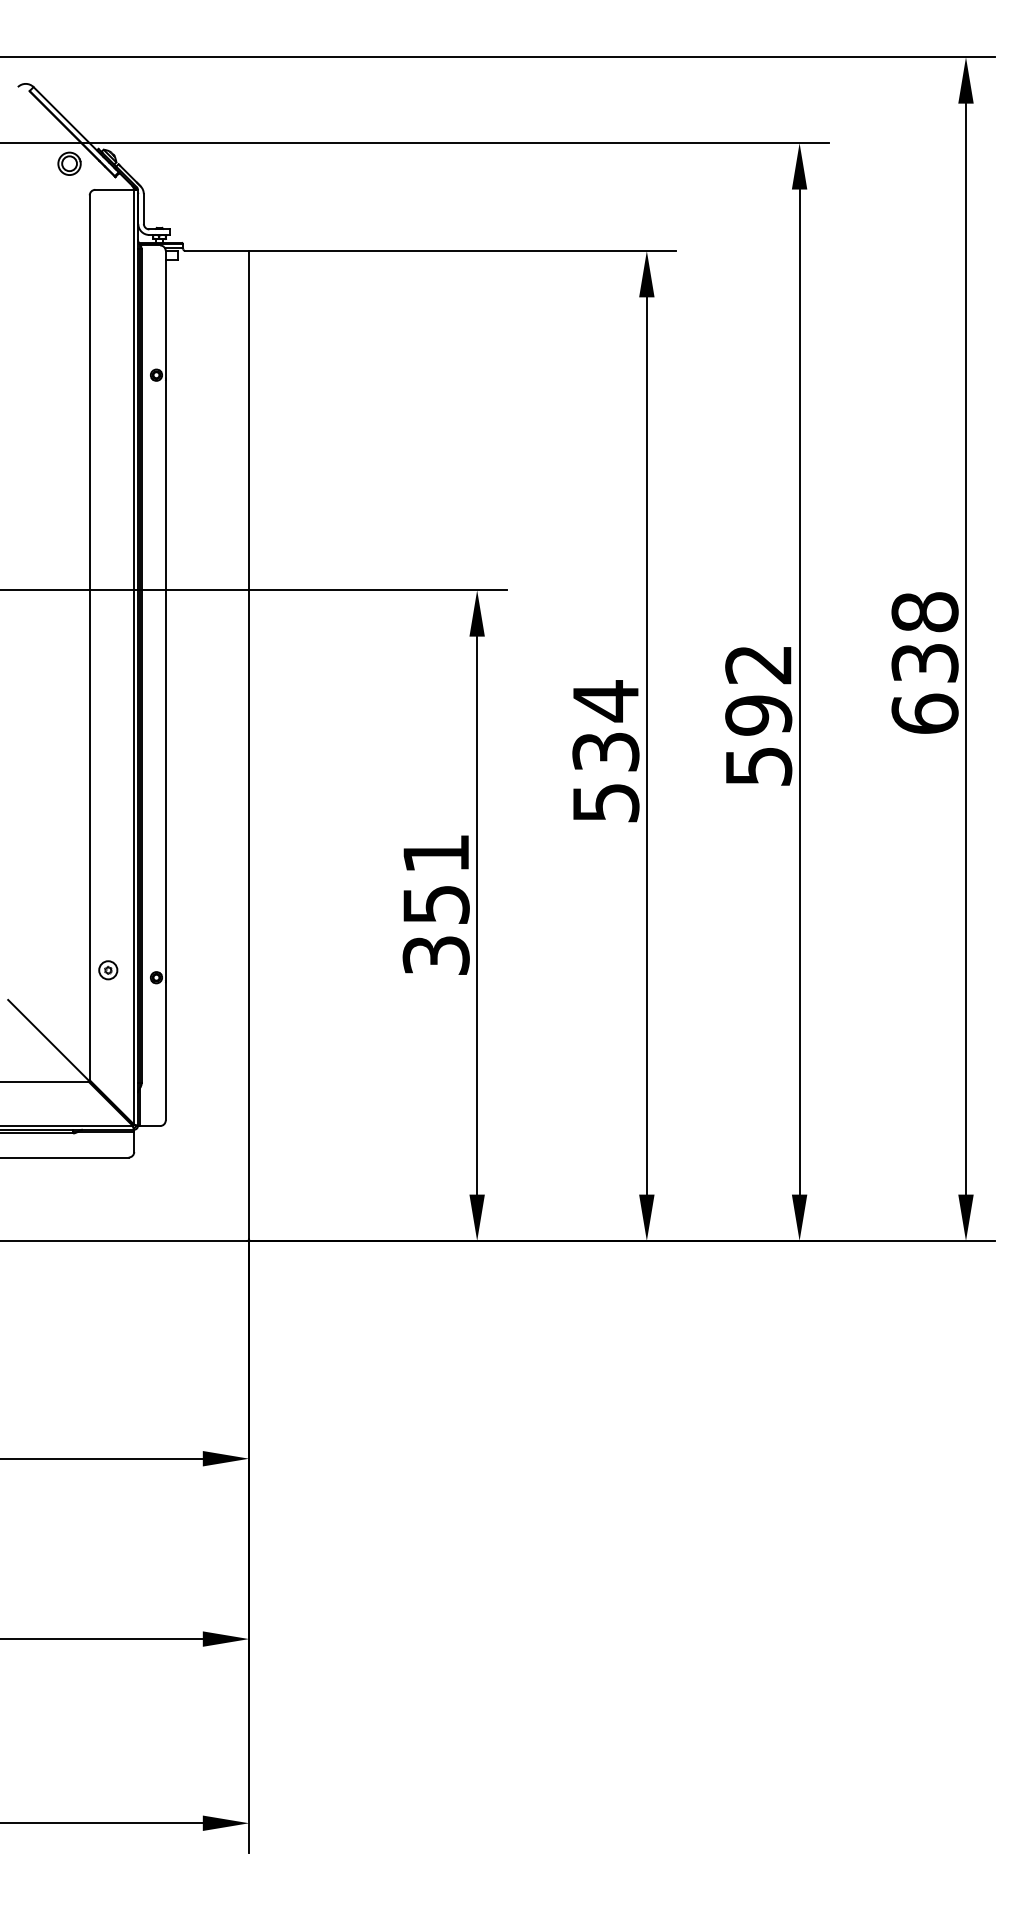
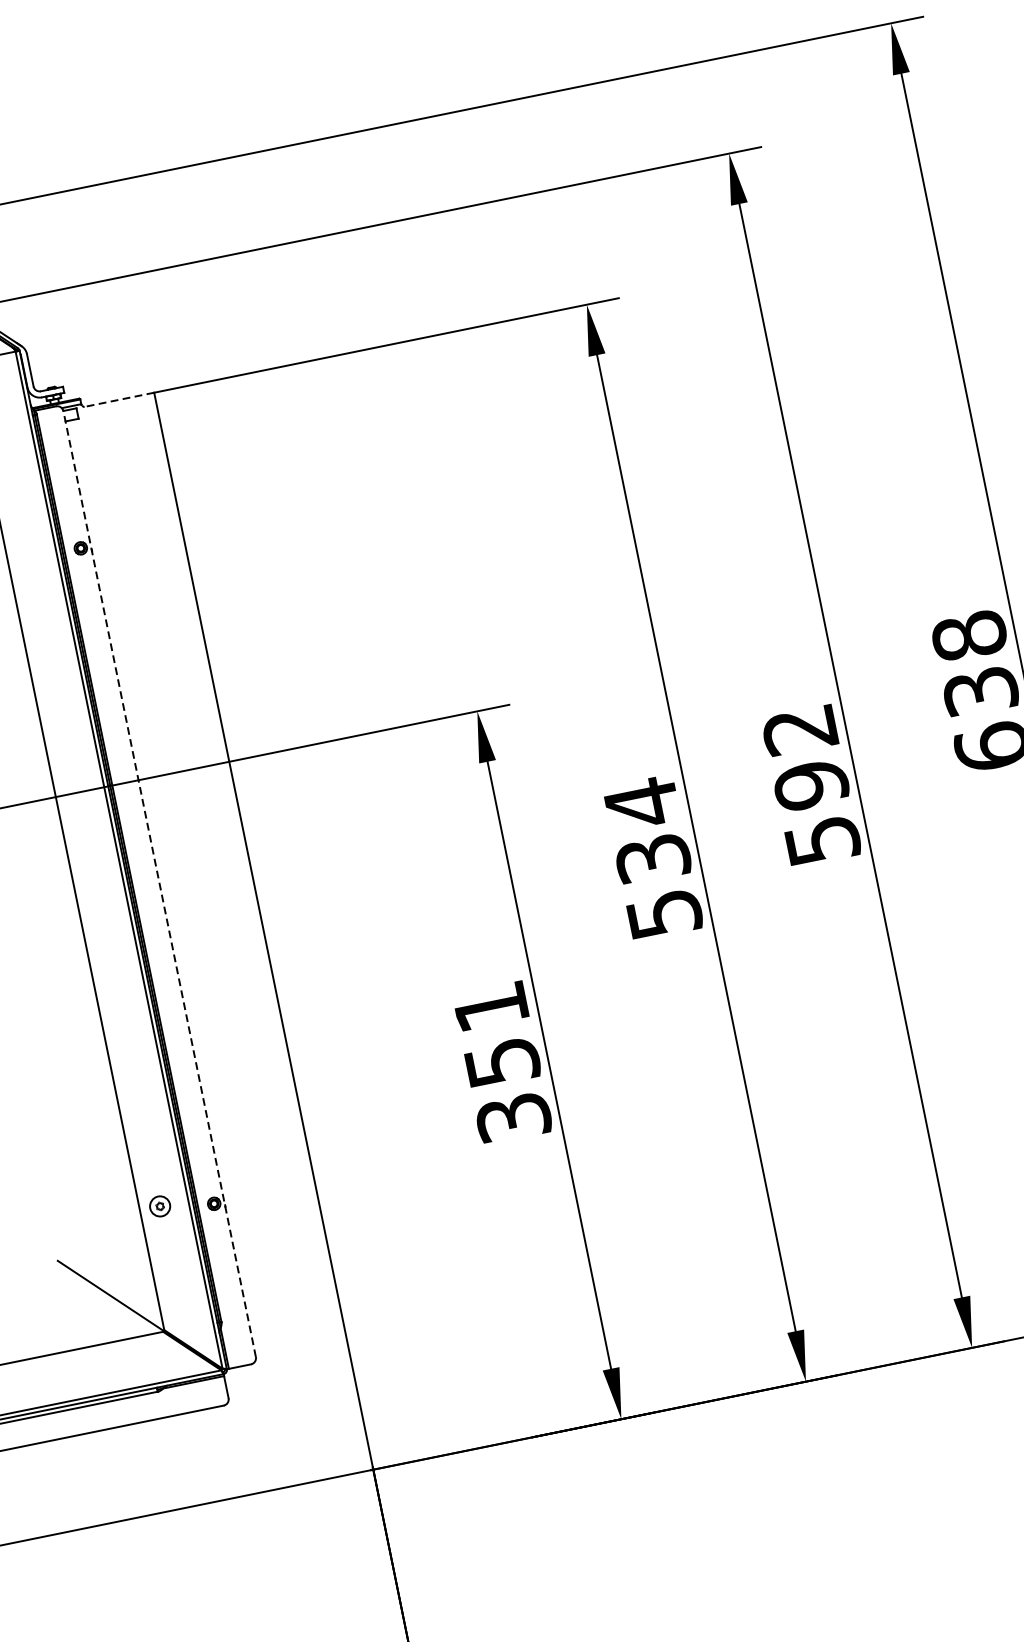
line: (217, 251) -> (119, 400), solid -> dashed
line: (165, 685) -> (159, 883), solid -> dashed

